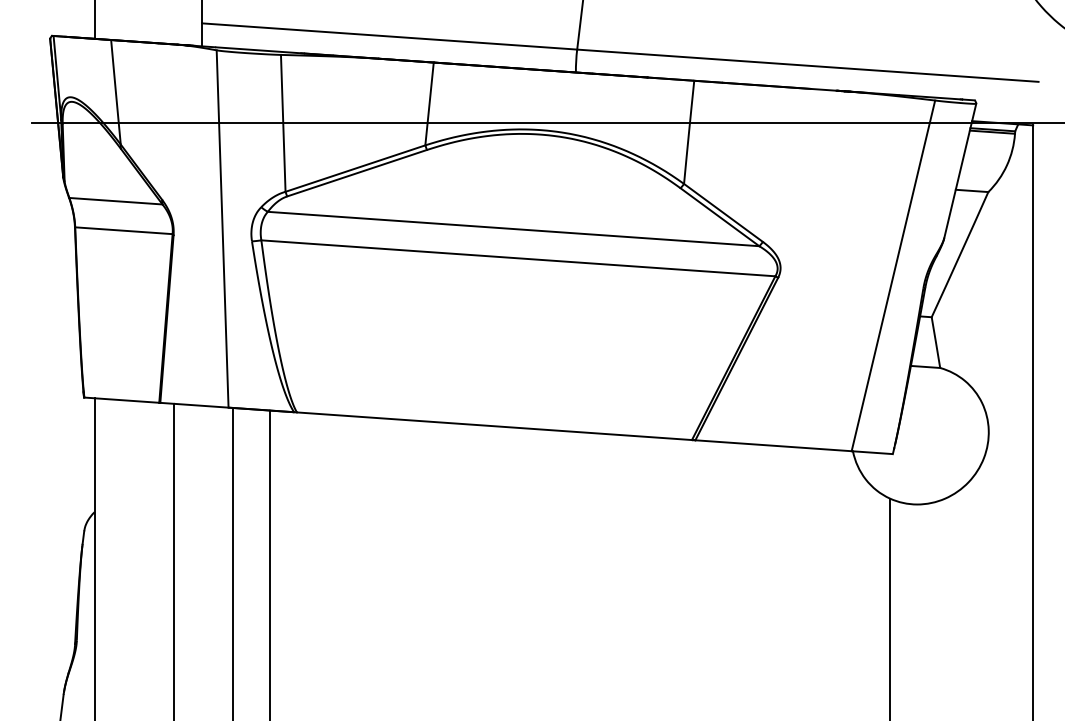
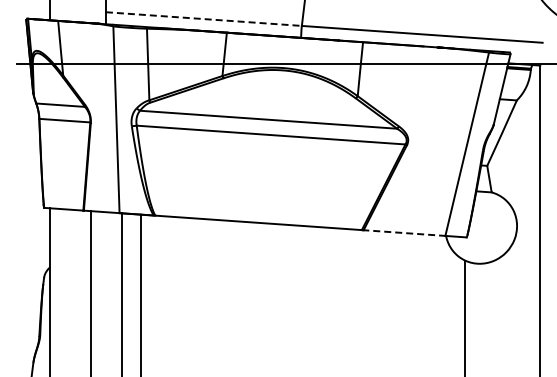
line: (390, 37) -> (204, 19), solid -> dashed
line: (771, 446) -> (403, 233), solid -> dashed

